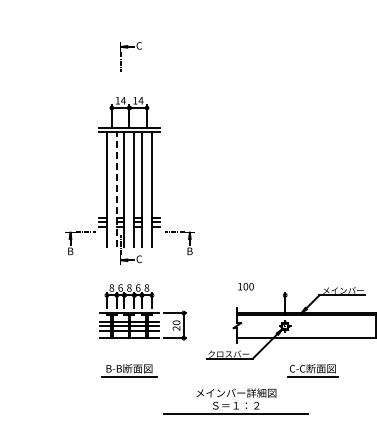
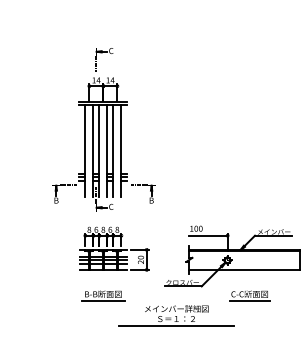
part: (128, 48) -> (102, 53), moved
line: (116, 189) -> (93, 151), dashed -> solid
line: (261, 295) -> (208, 235), added
part: (235, 401) -> (176, 315), moved

